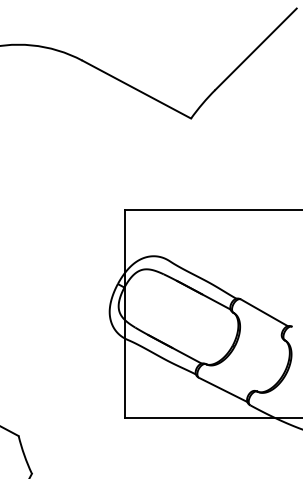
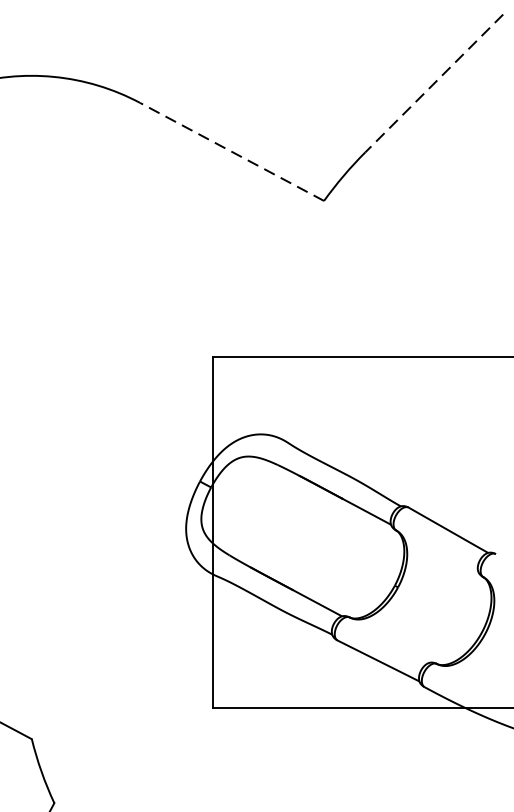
line: (256, 49) -> (434, 83), solid -> dashed
line: (136, 89) -> (231, 151), solid -> dashed

